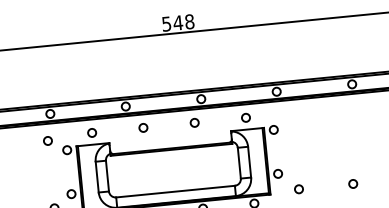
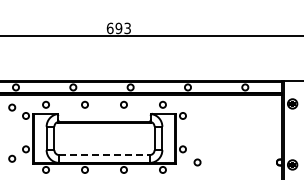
text: (177, 23) -> (118, 28), 548 -> 693
circle: (352, 184) -> (238, 162), removed
line: (175, 192) -> (104, 155), solid -> dashed

